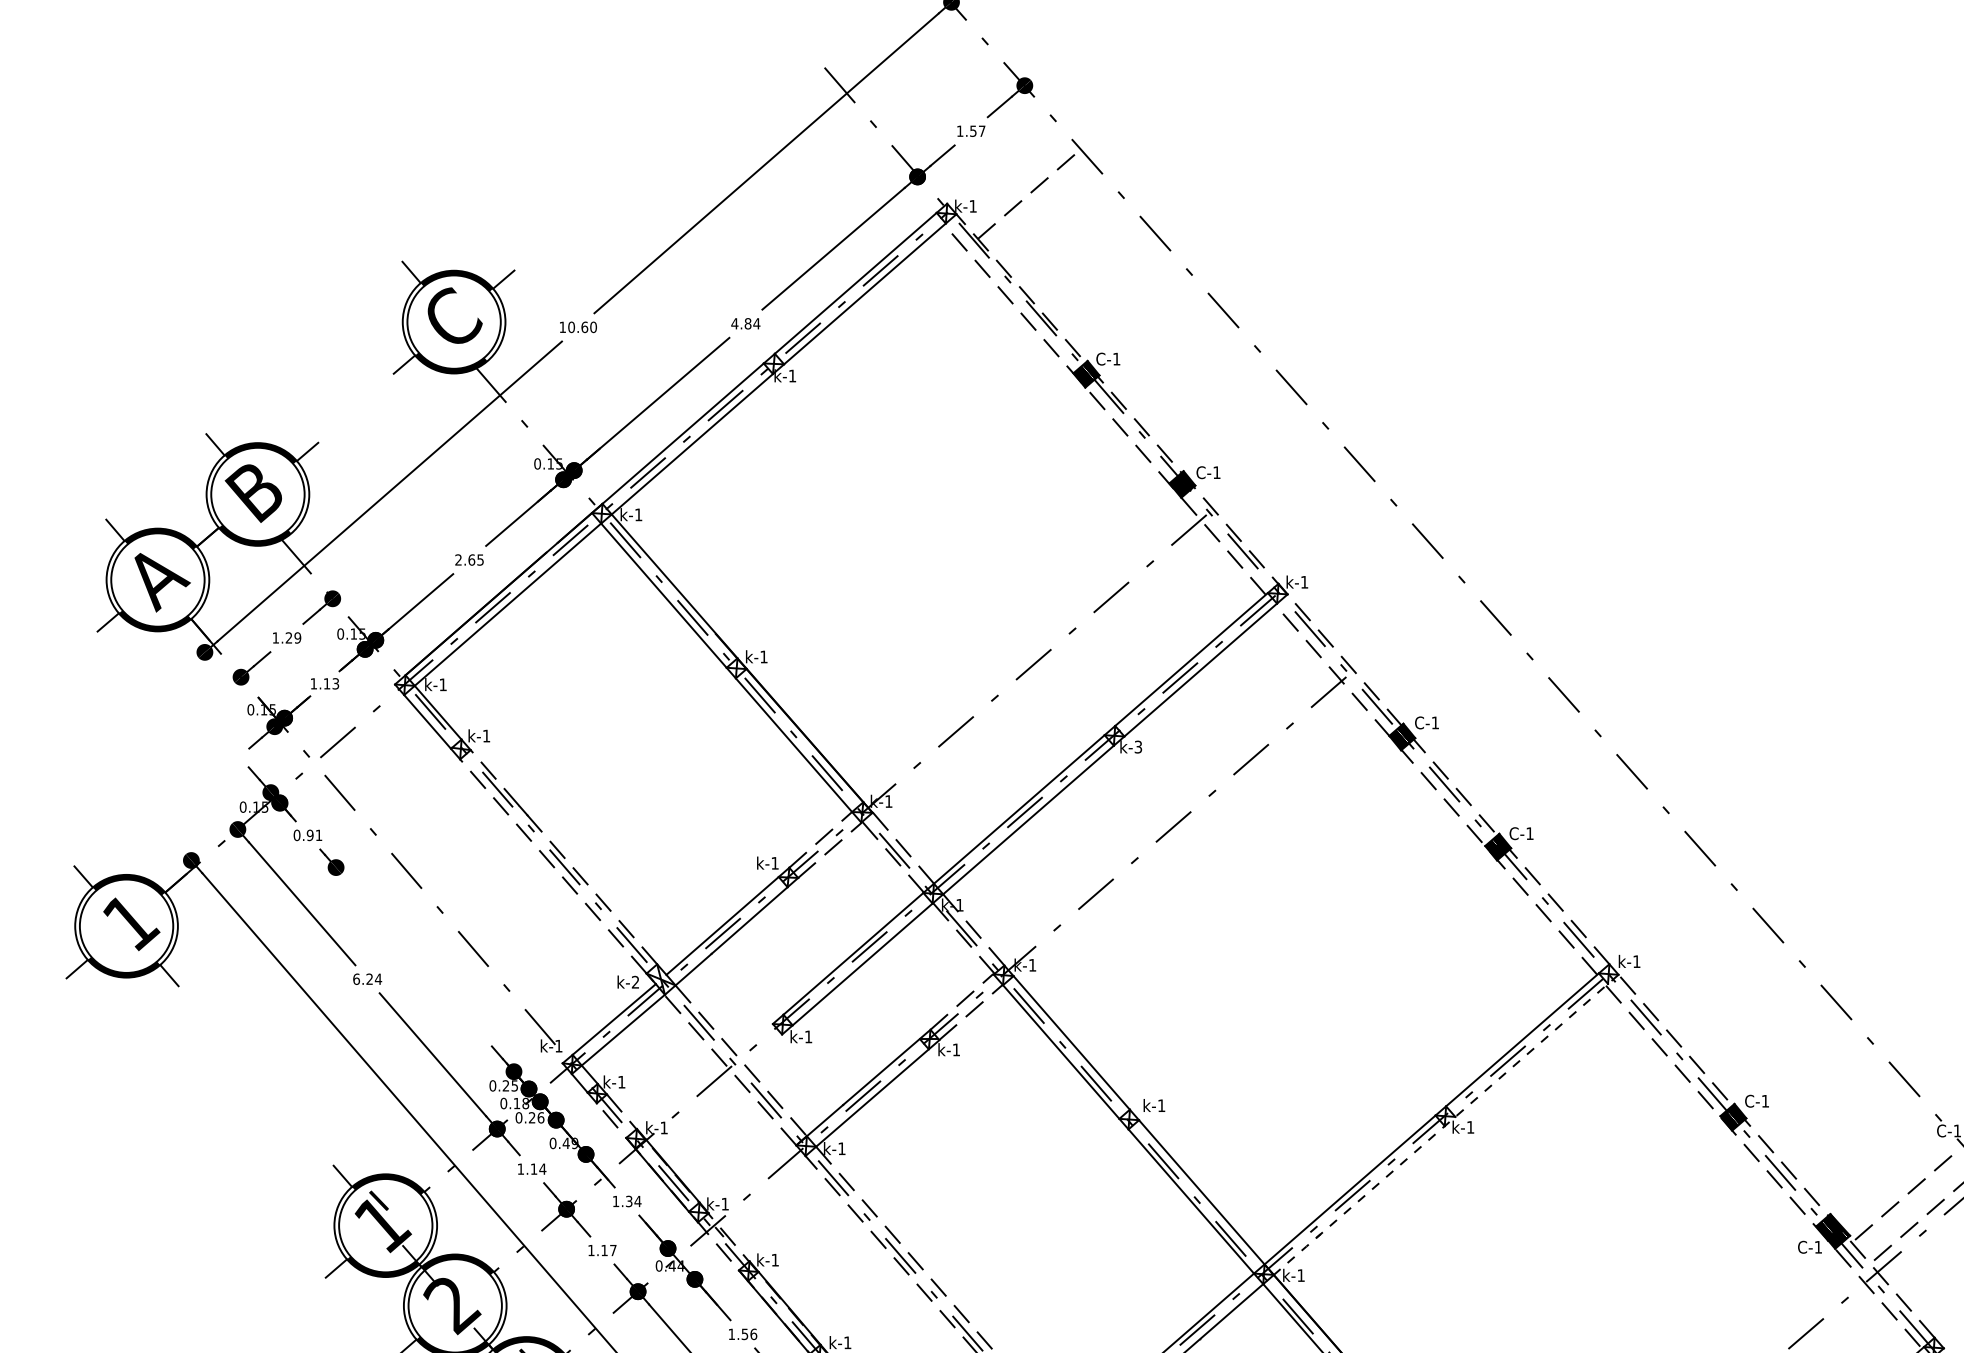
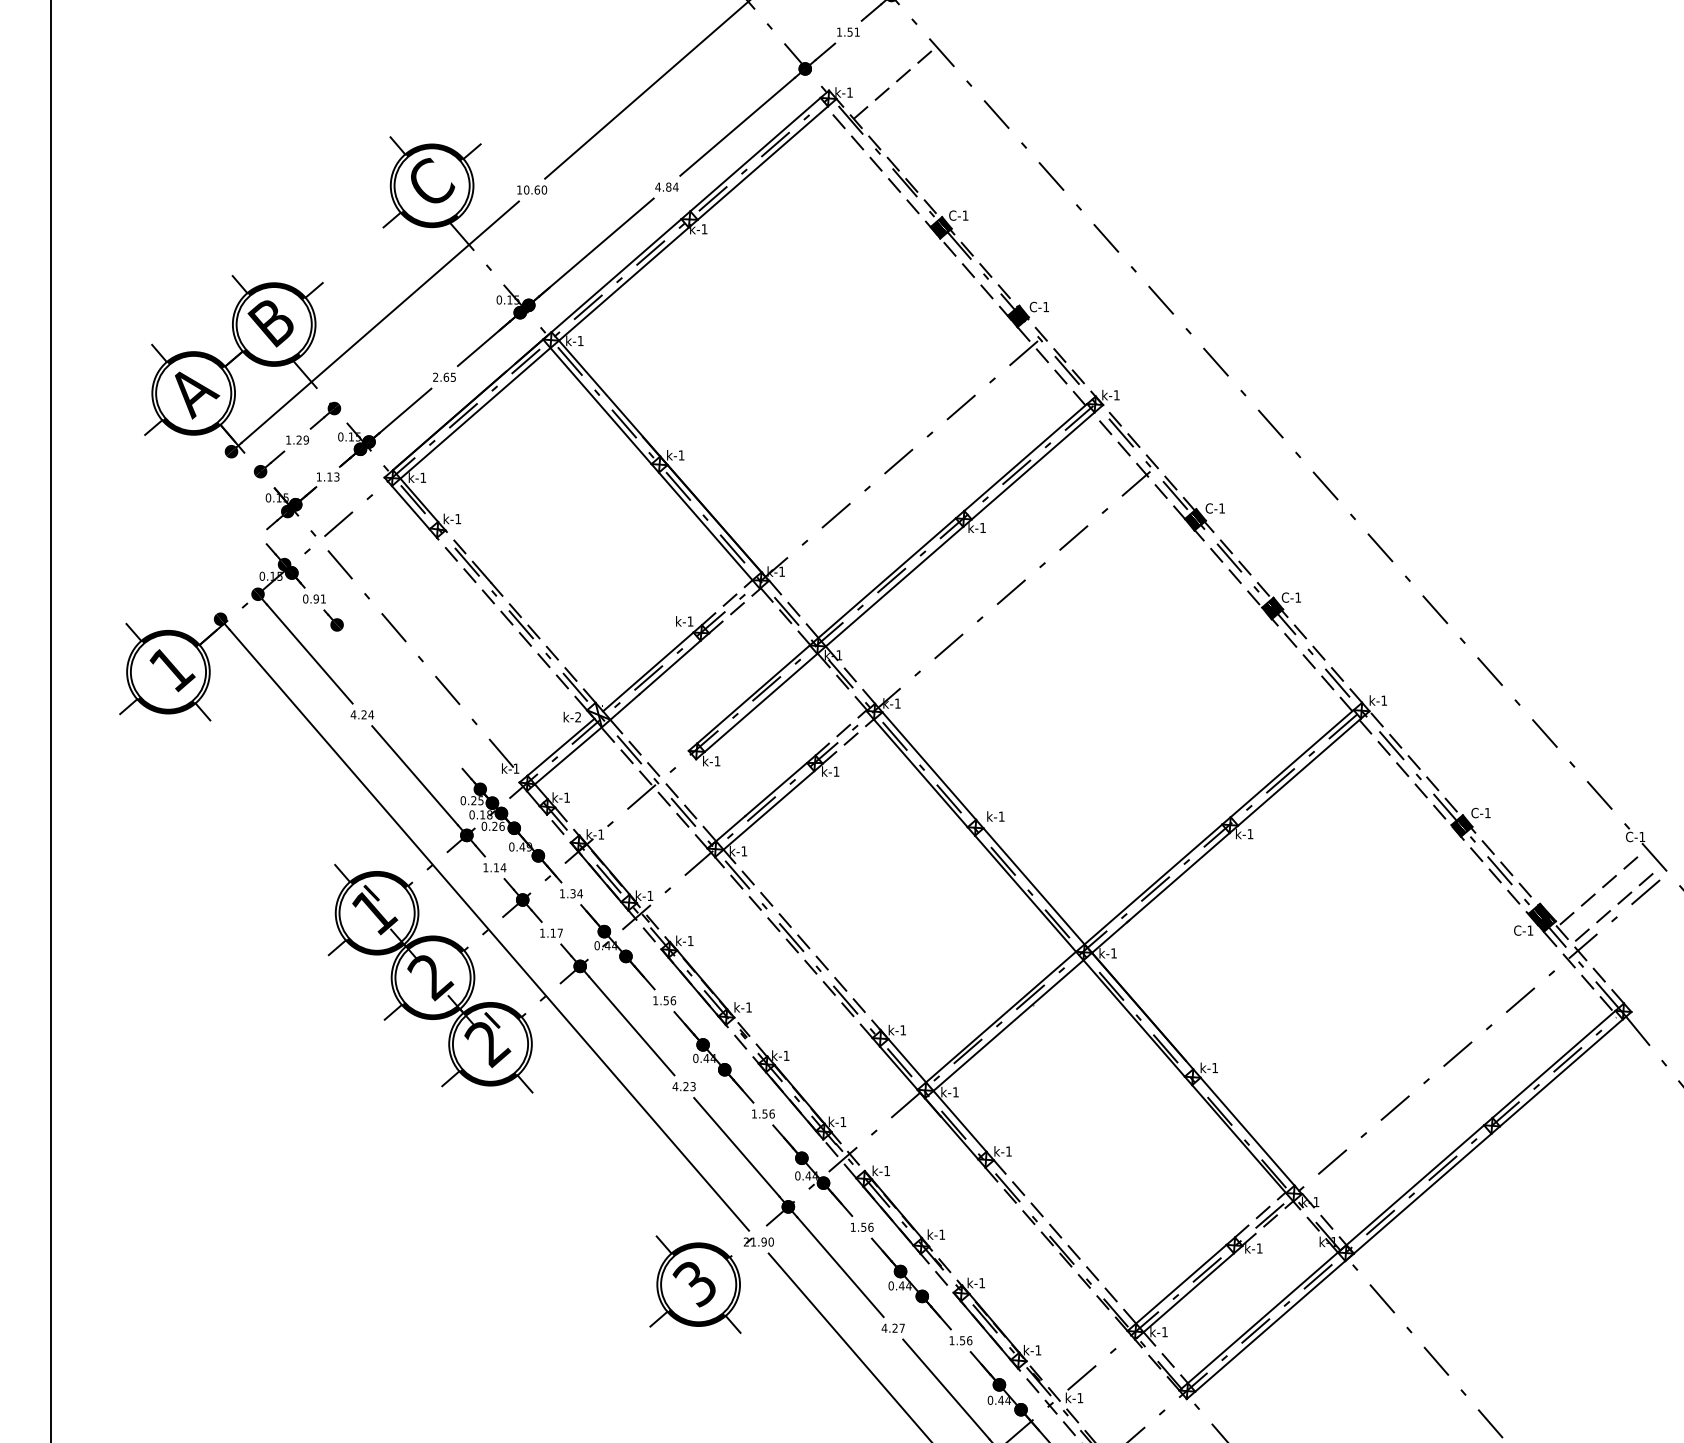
text: (981, 130) -> (856, 31), 1.57 -> 1.51
text: (1137, 746) -> (982, 527), k-3 -> k-1
text: (356, 978) -> (353, 714), 6.24 -> 4.24
line: (1444, 1126) -> (1229, 833), dashed -> solid

